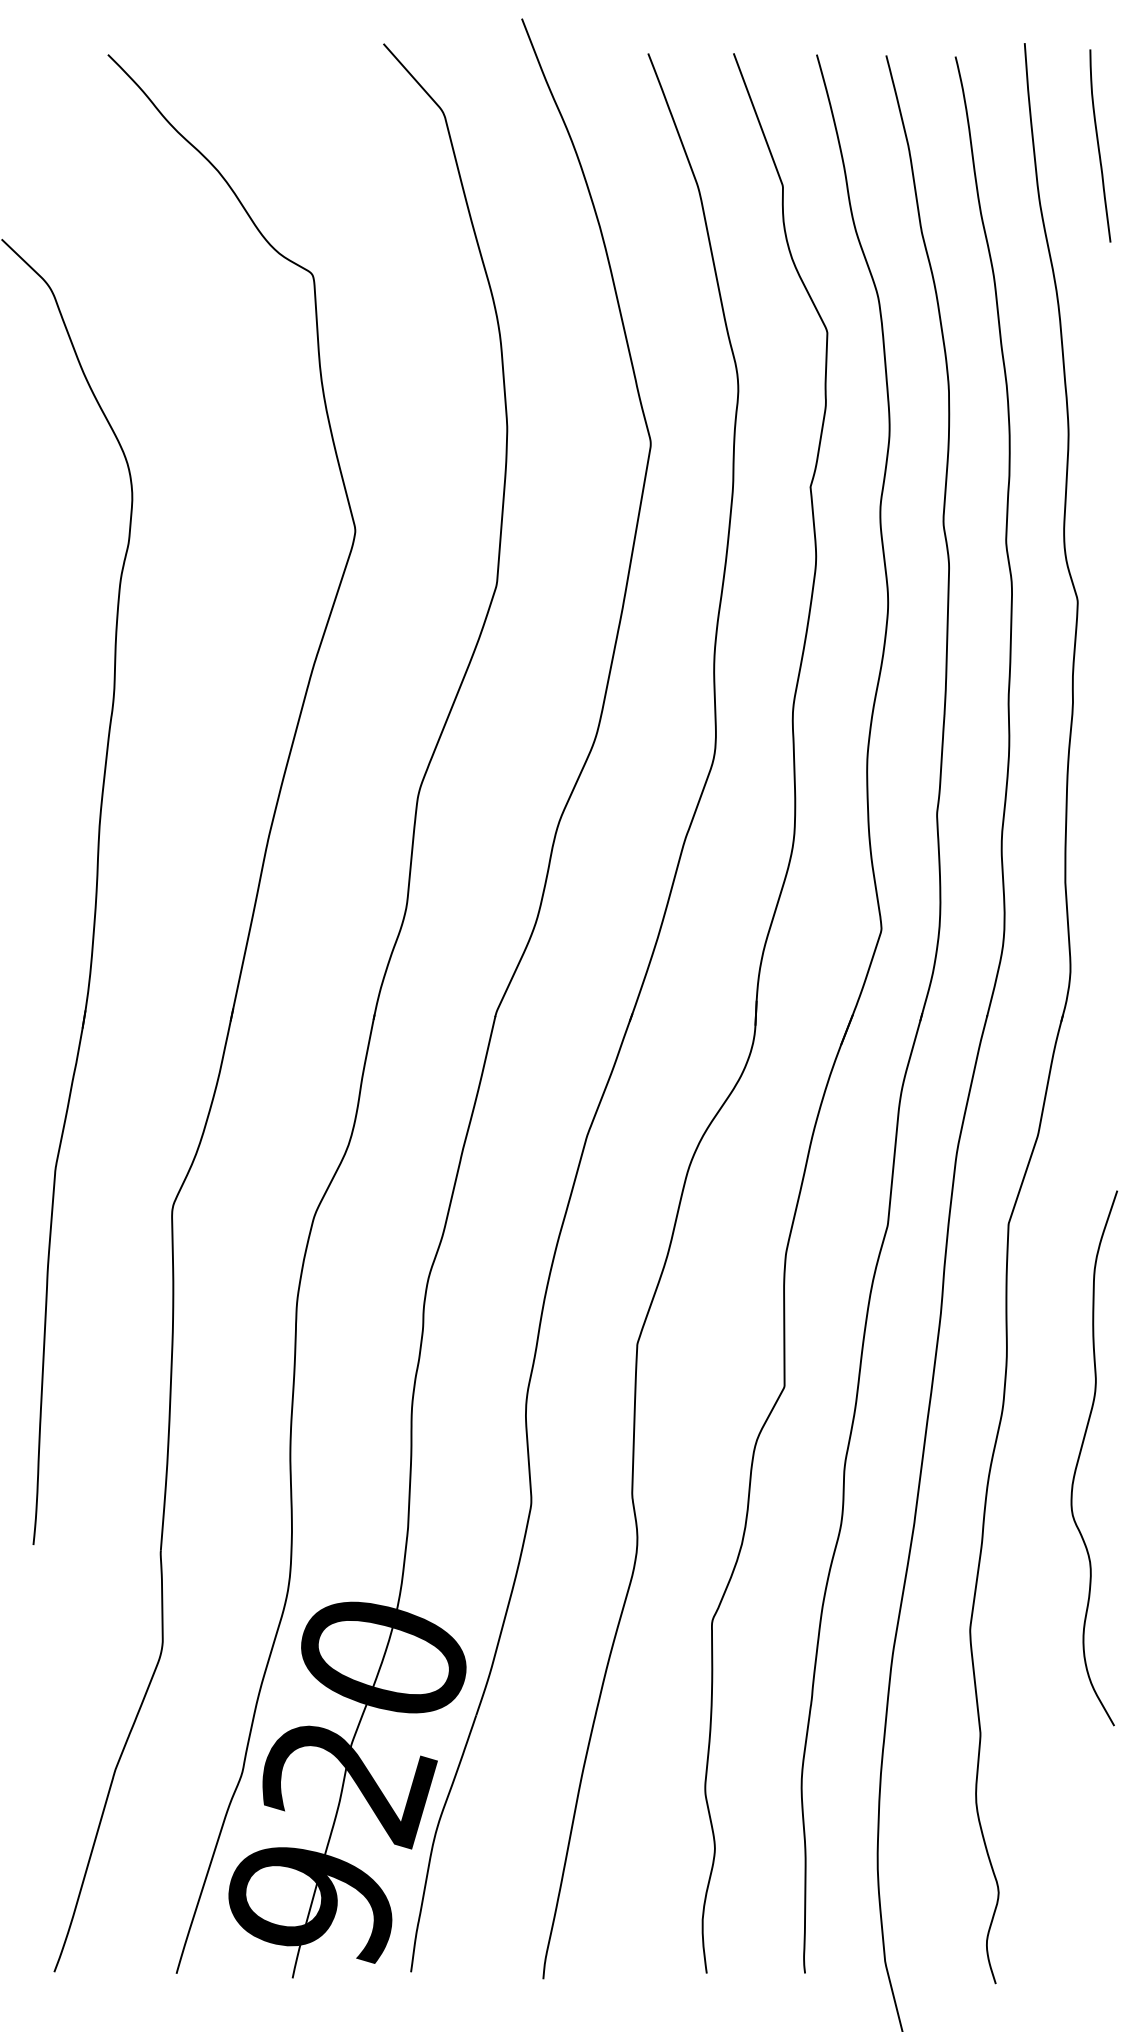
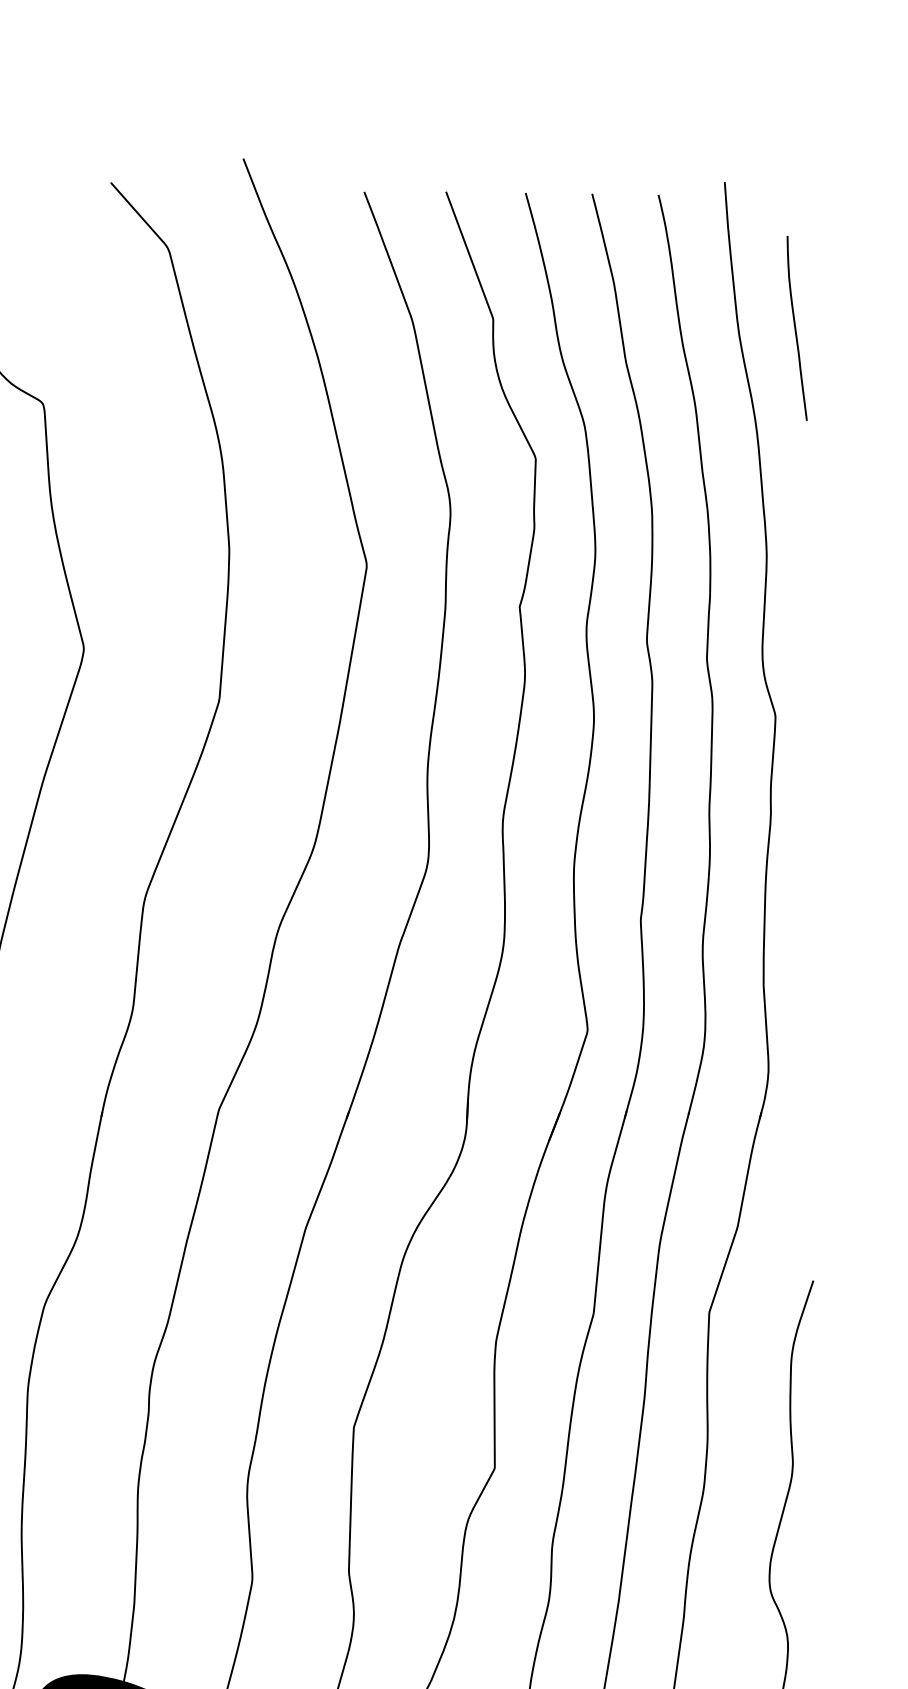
curve: (1099, 145) -> (796, 327), moved

